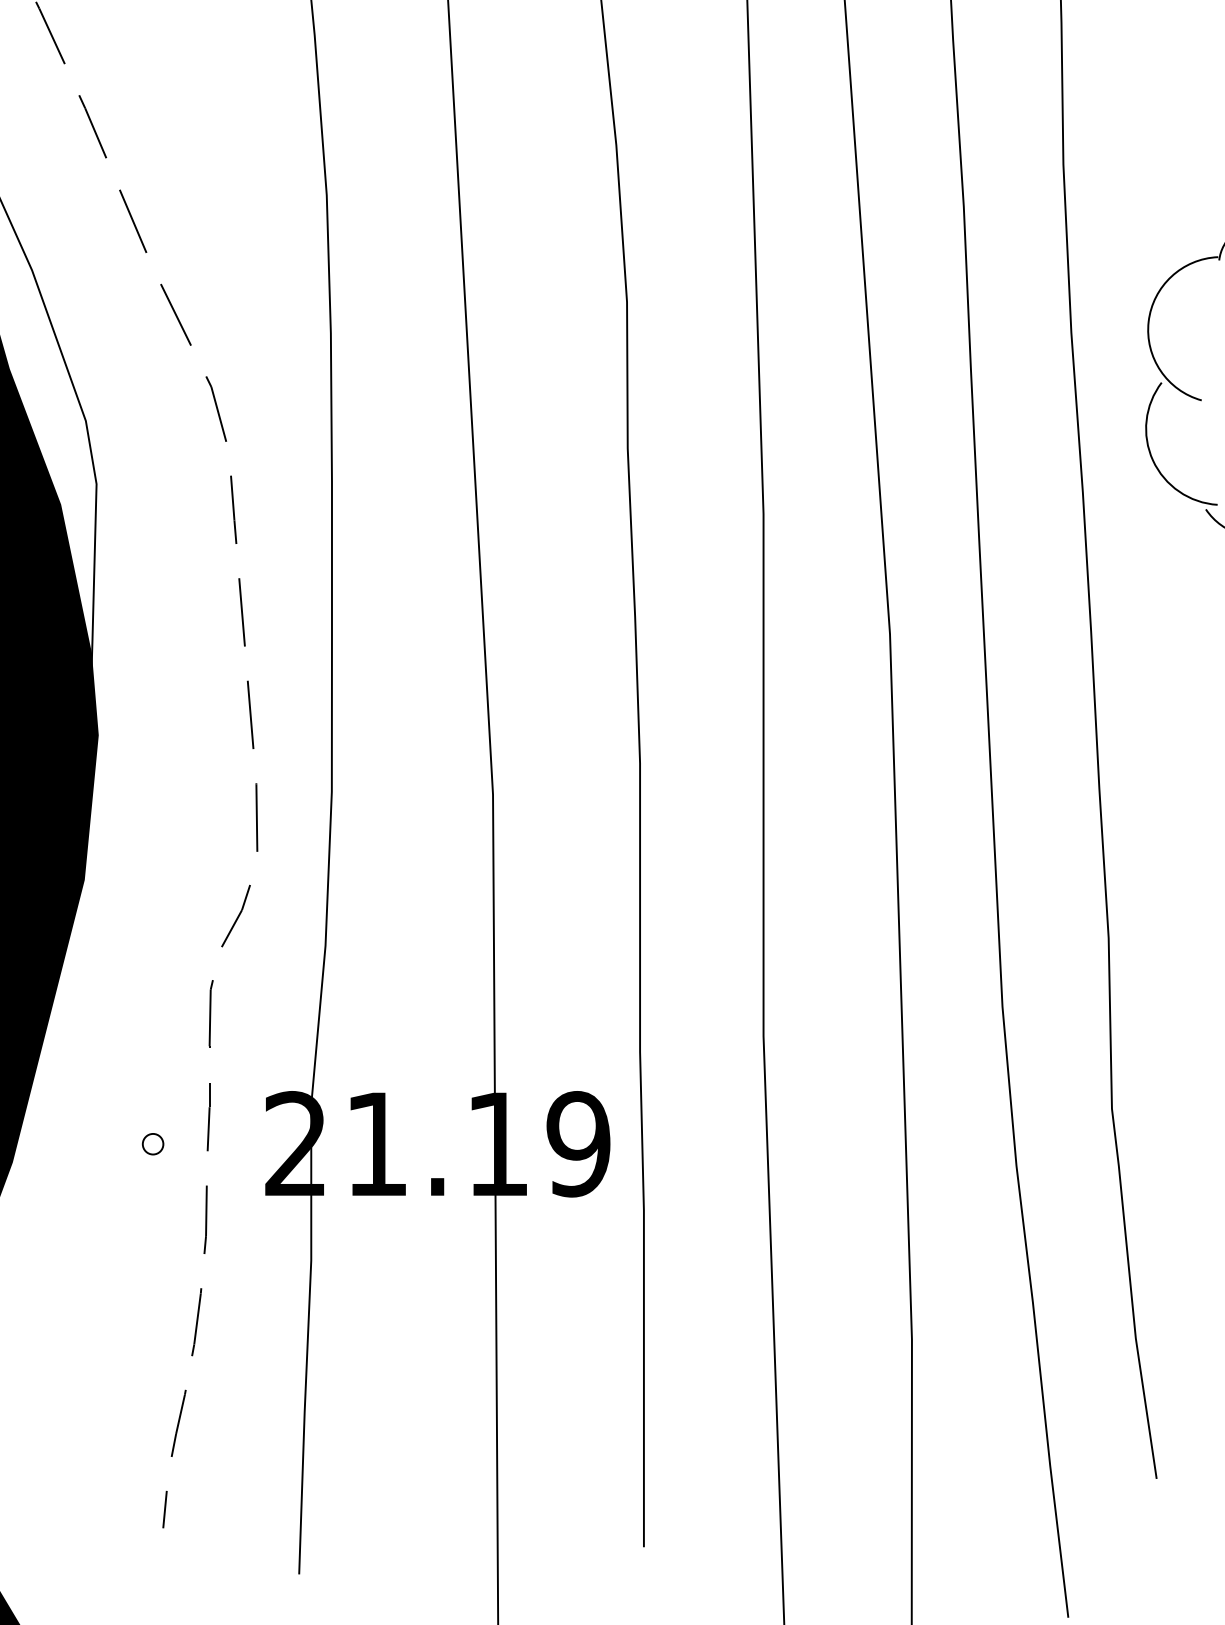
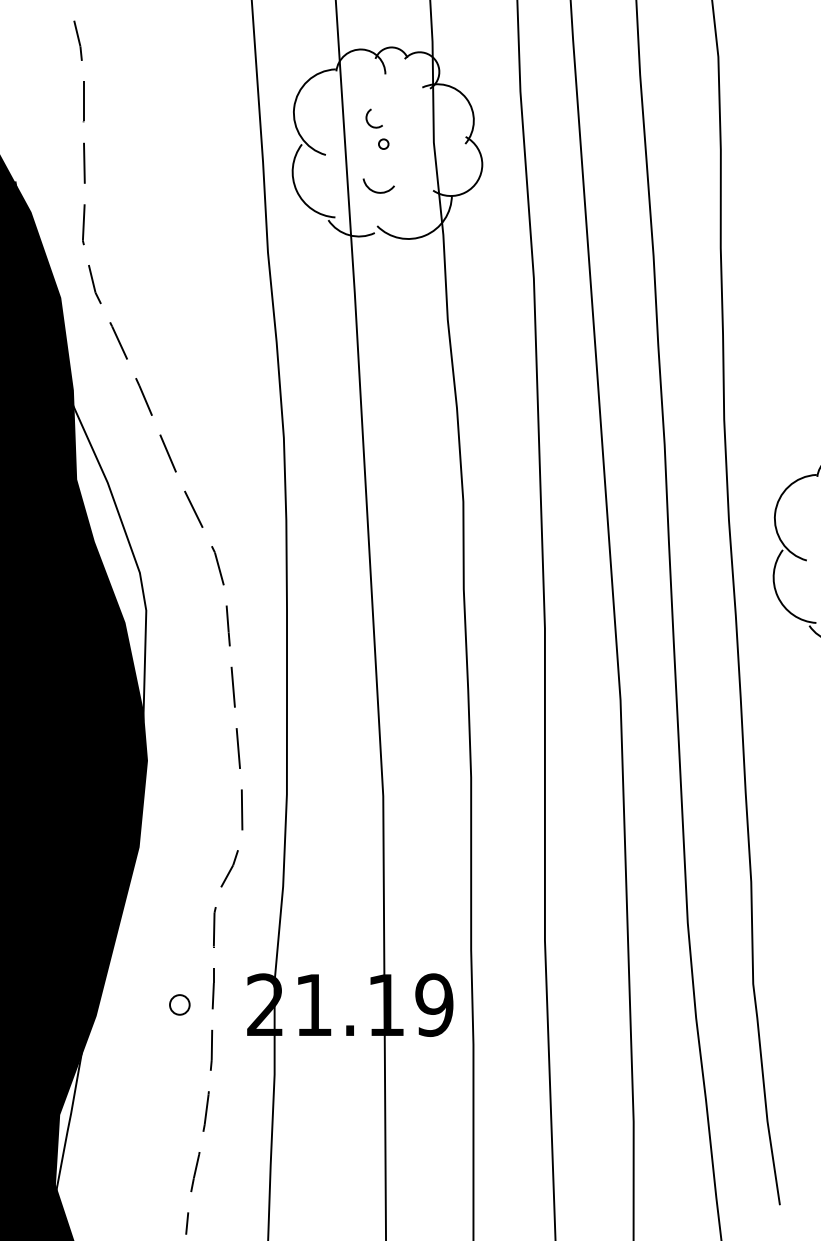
part: (153, 1144) -> (180, 1005), size x1.6

